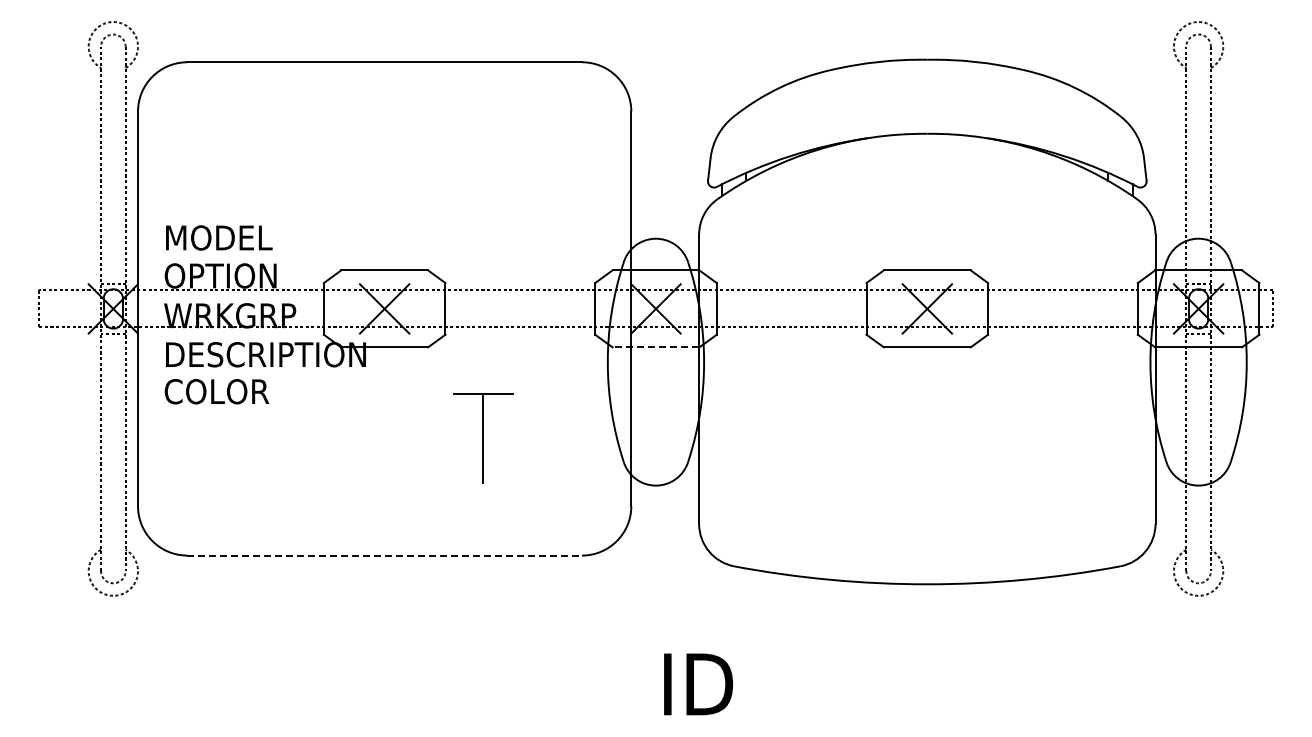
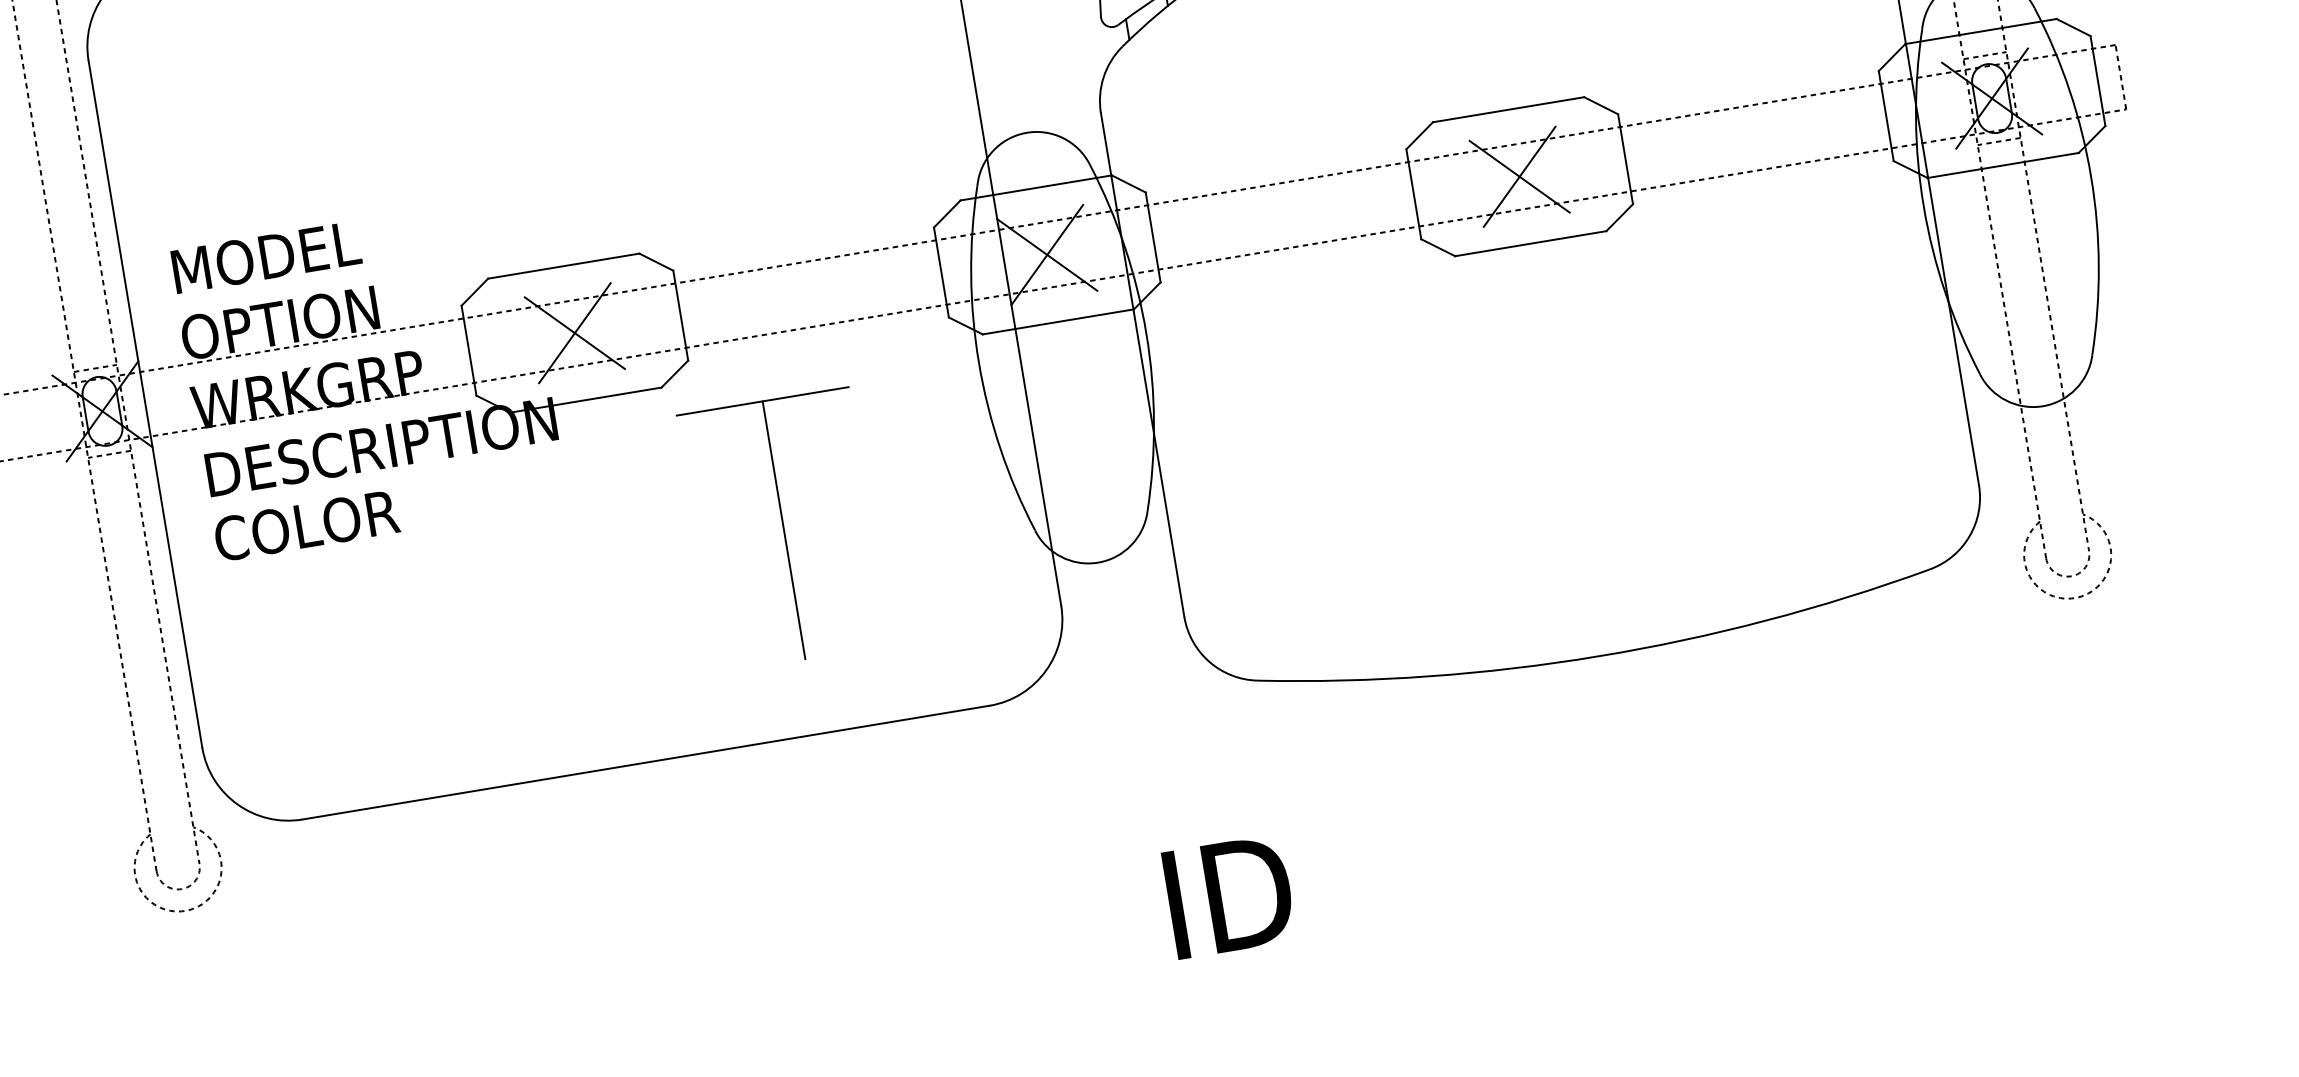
line: (655, 347) -> (1057, 322), dashed -> solid
part: (483, 437) -> (784, 528), size x1.67
line: (385, 555) -> (647, 762), dashed -> solid

